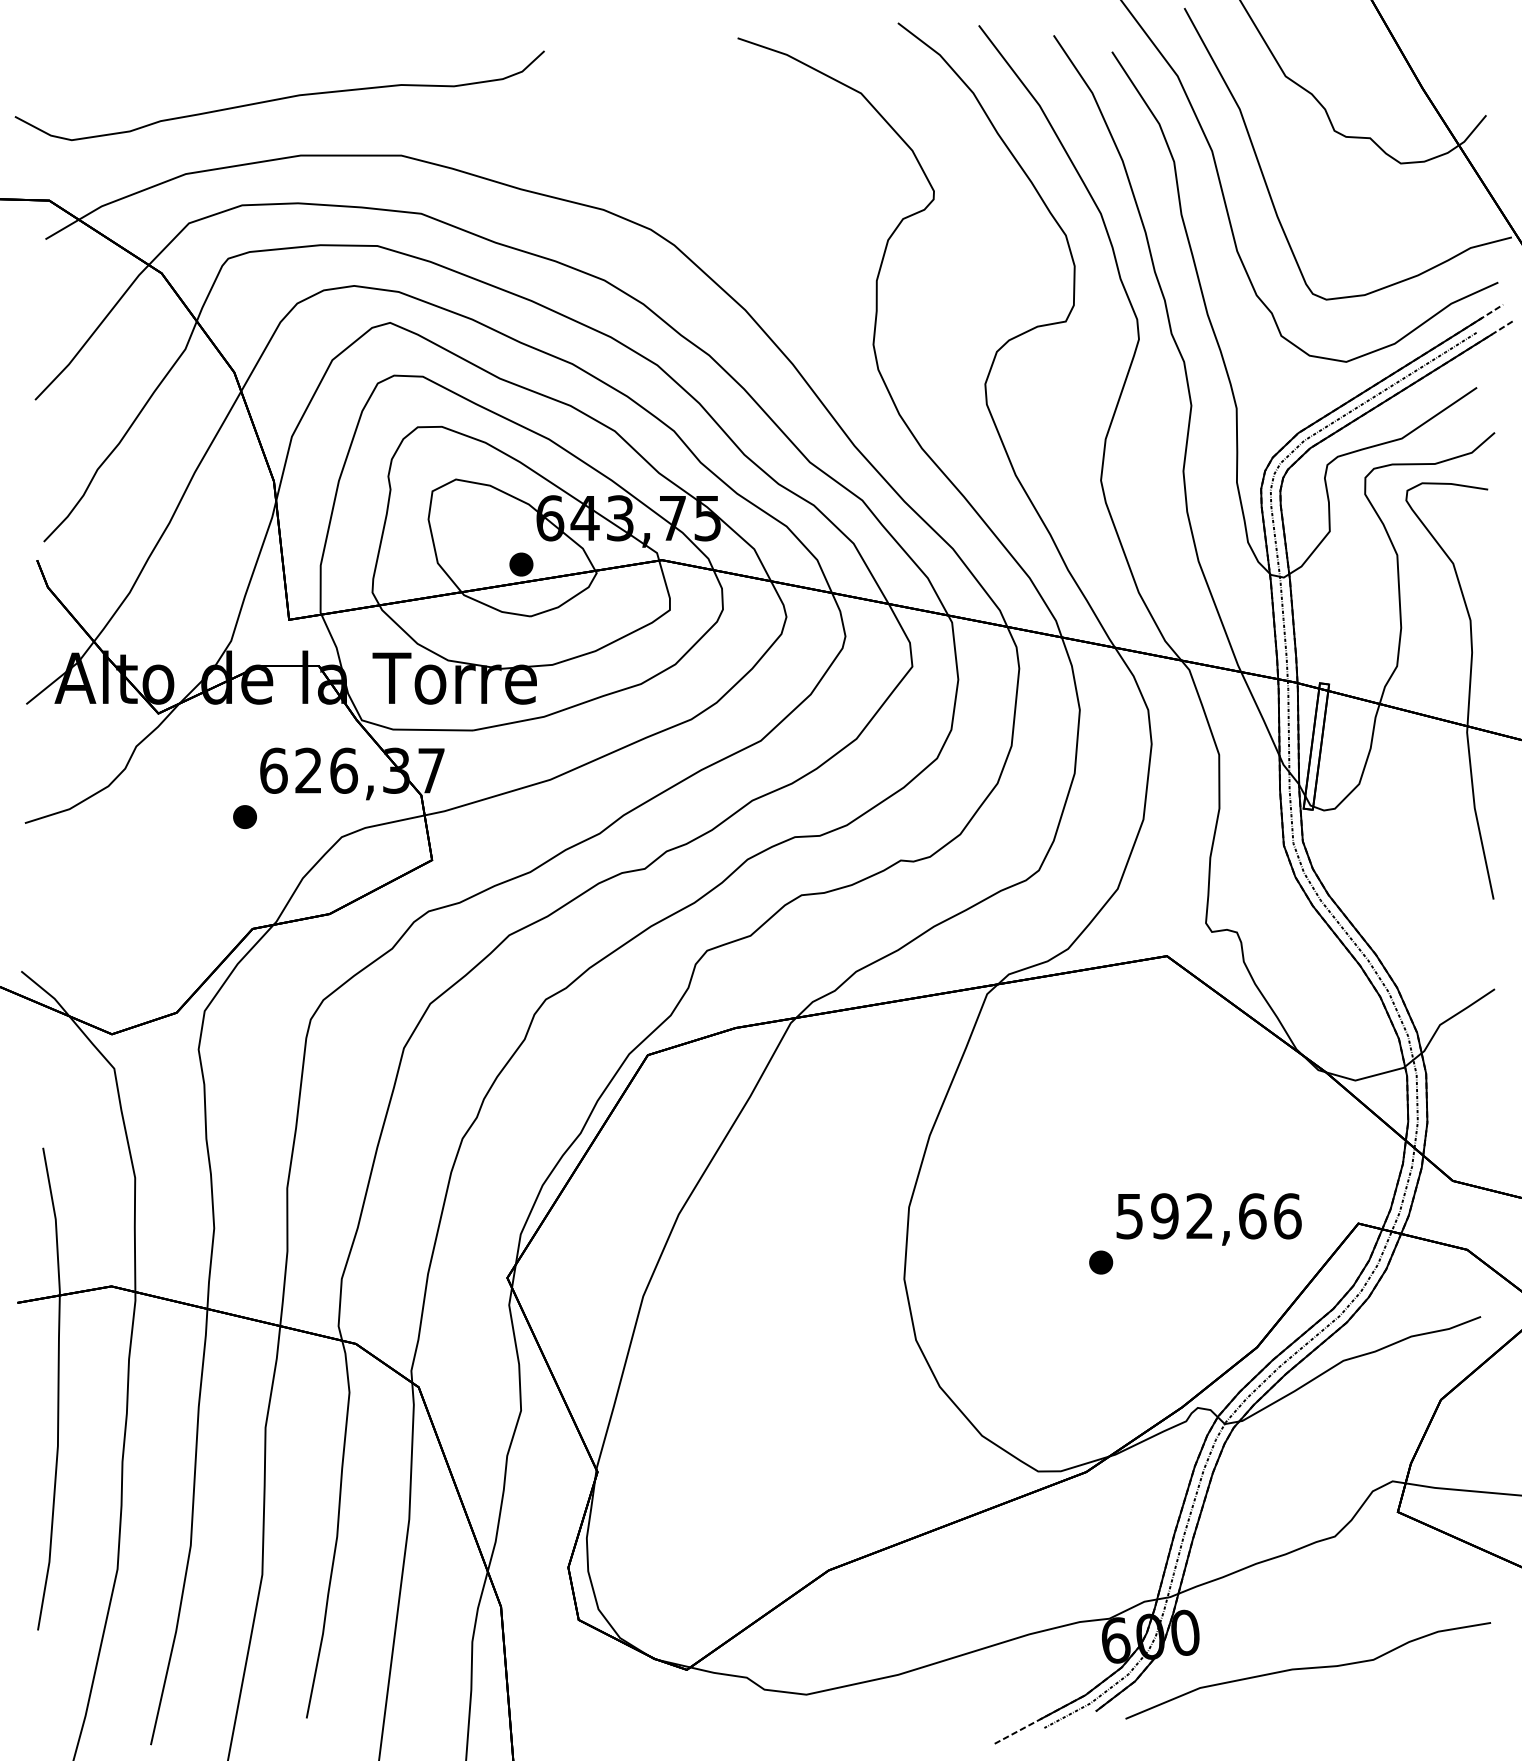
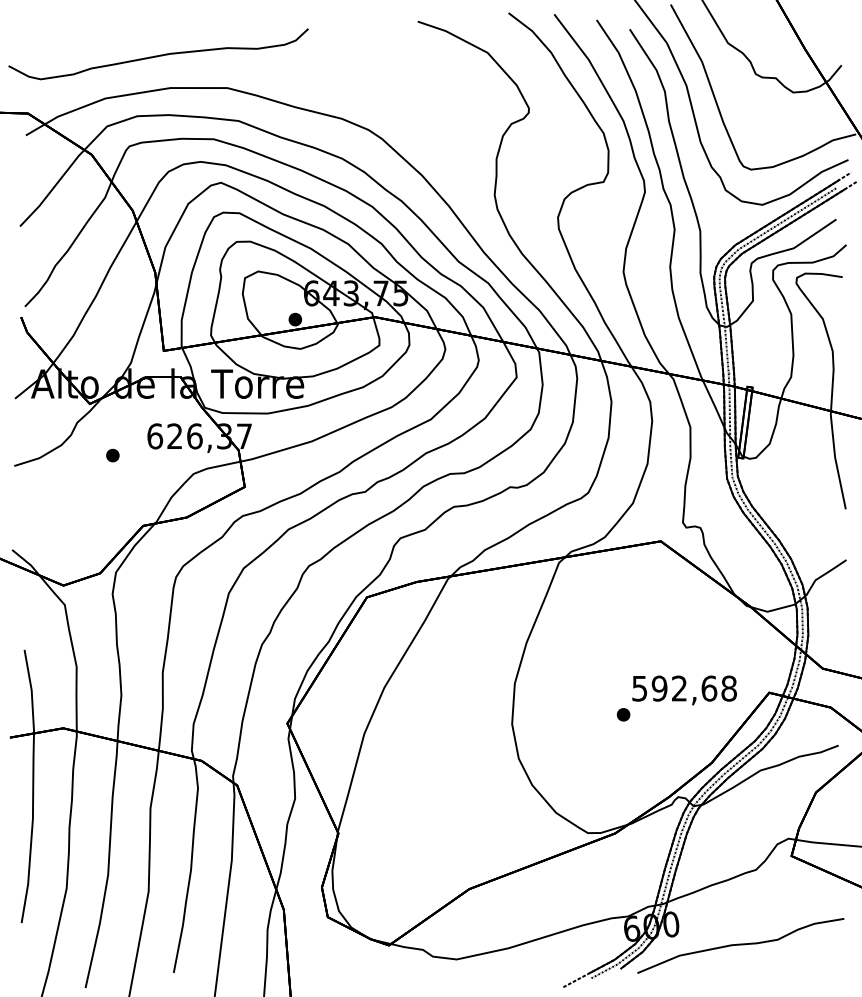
part: (244, 816) -> (112, 455), moved
text: (1288, 1216) -> (729, 688), 592,66 -> 592,68

